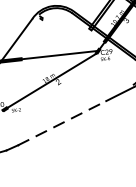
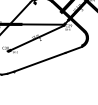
line: (63, 123) -> (40, 62), dashed -> solid

